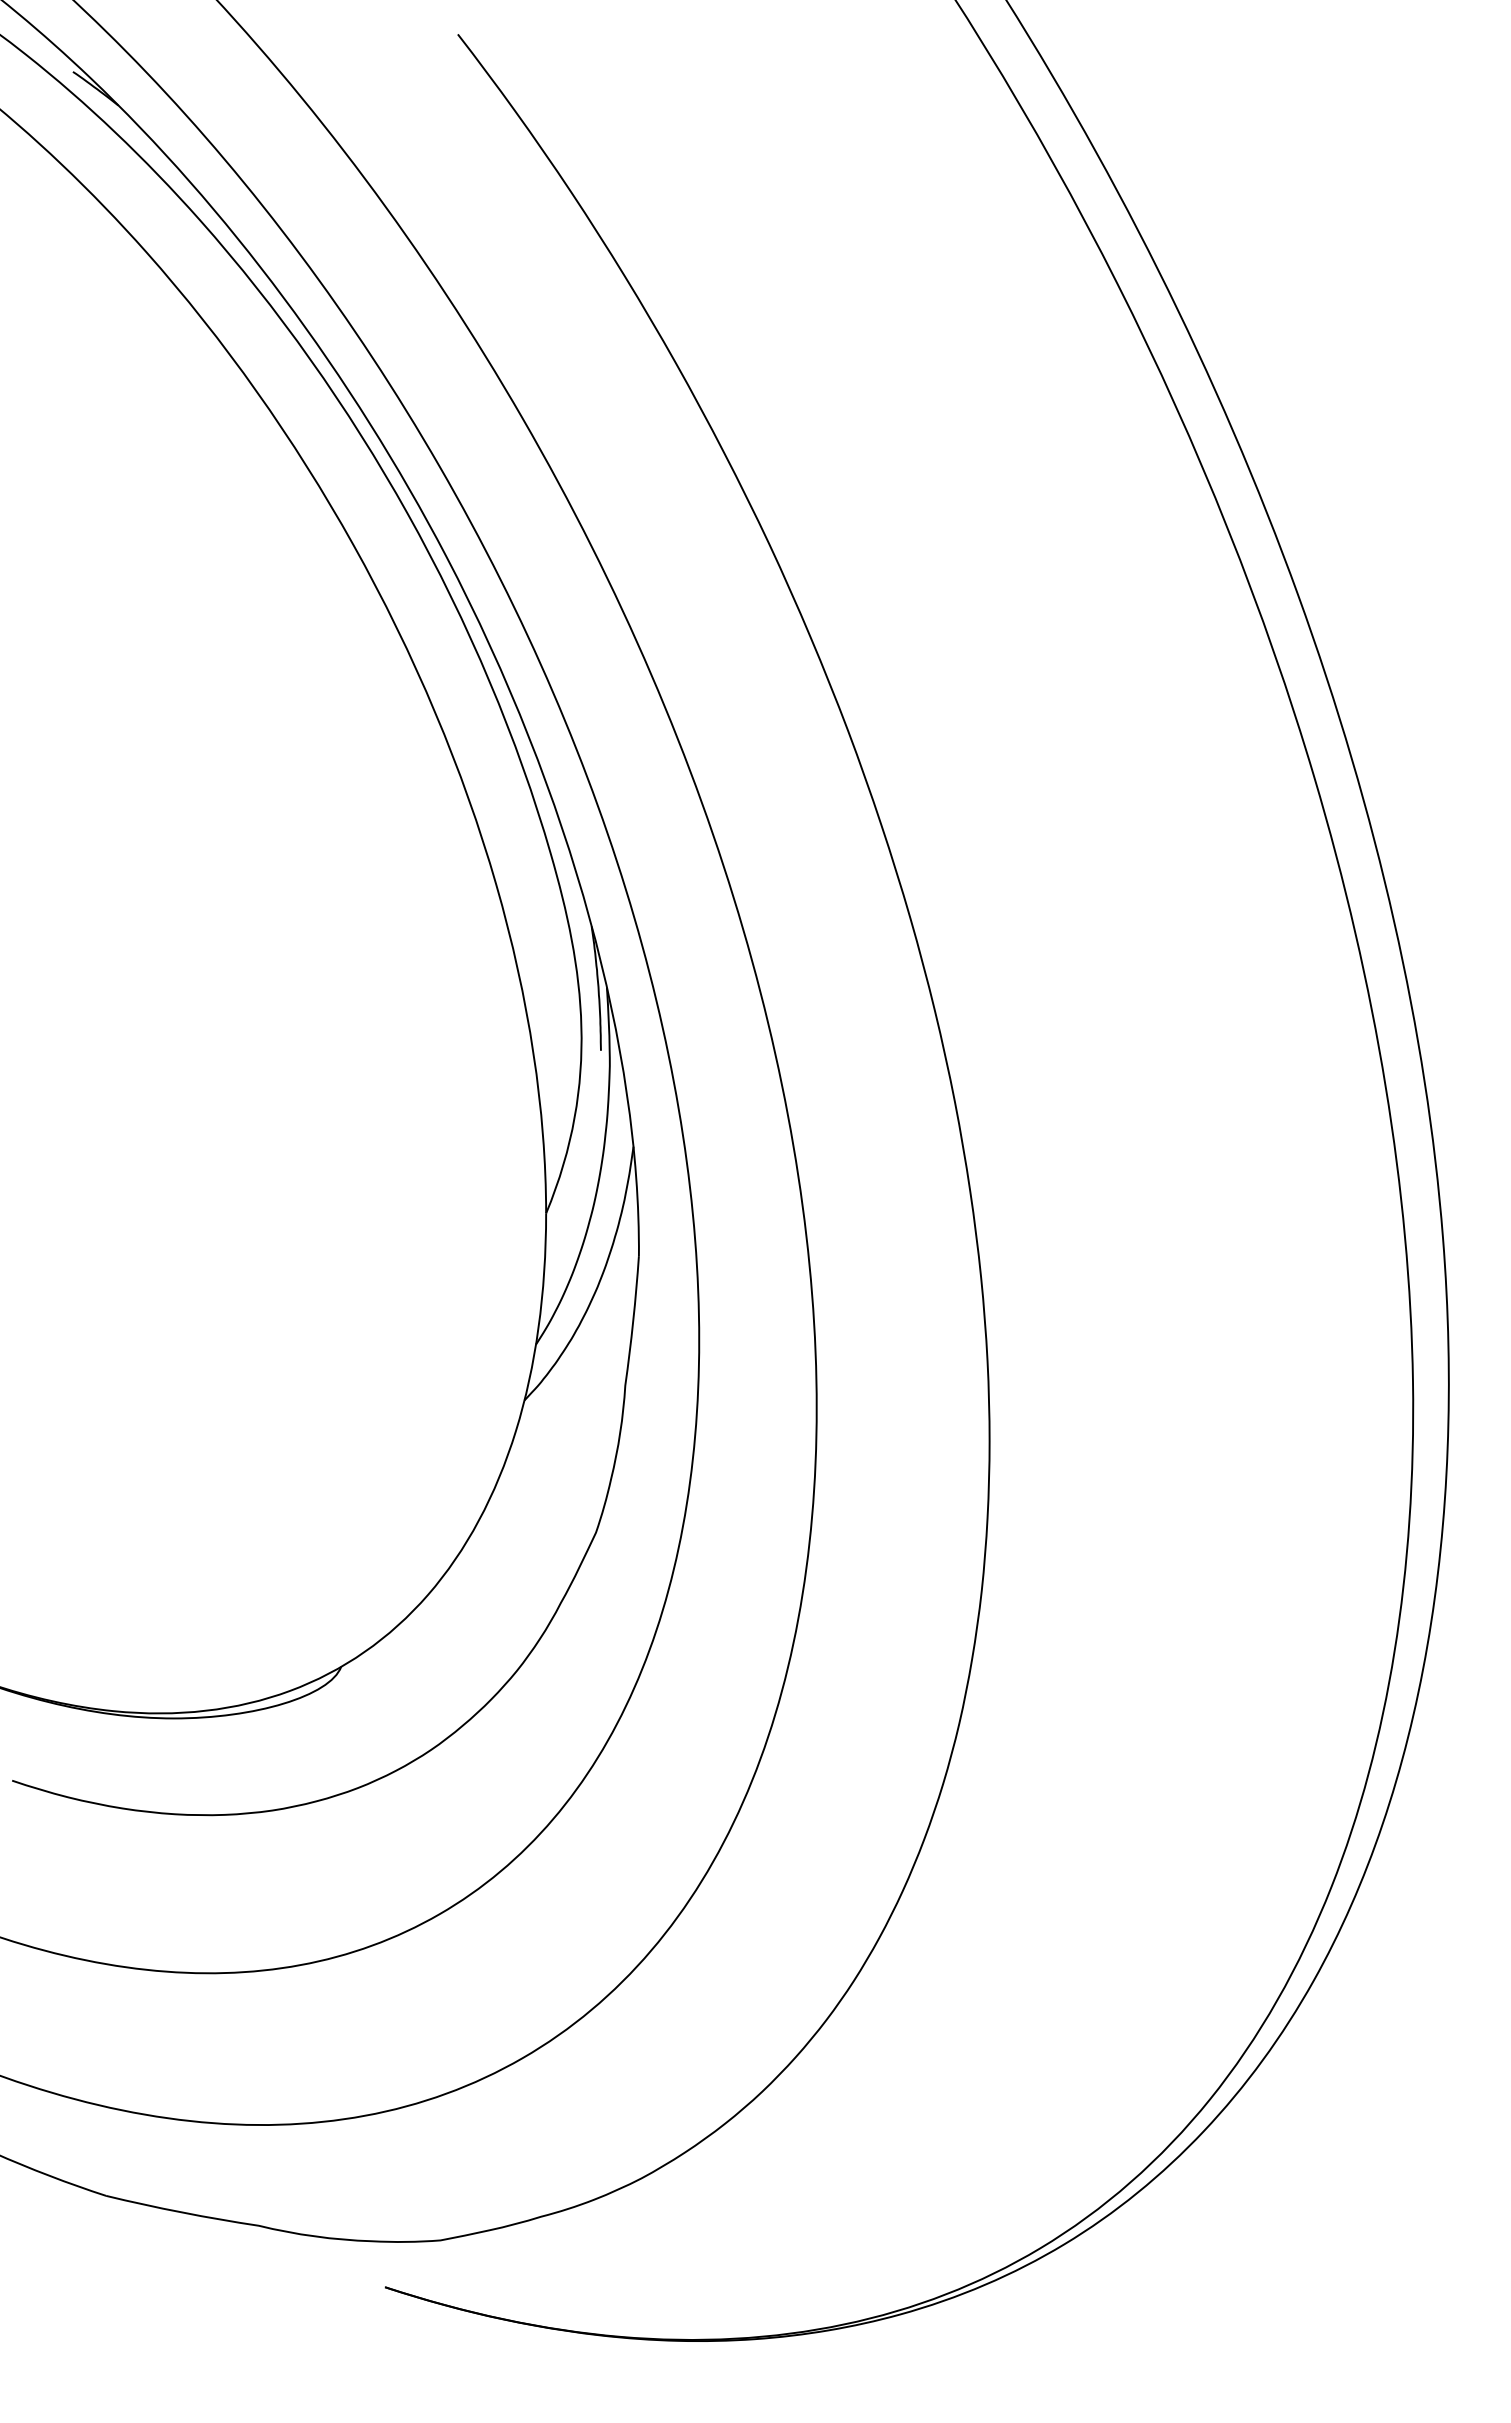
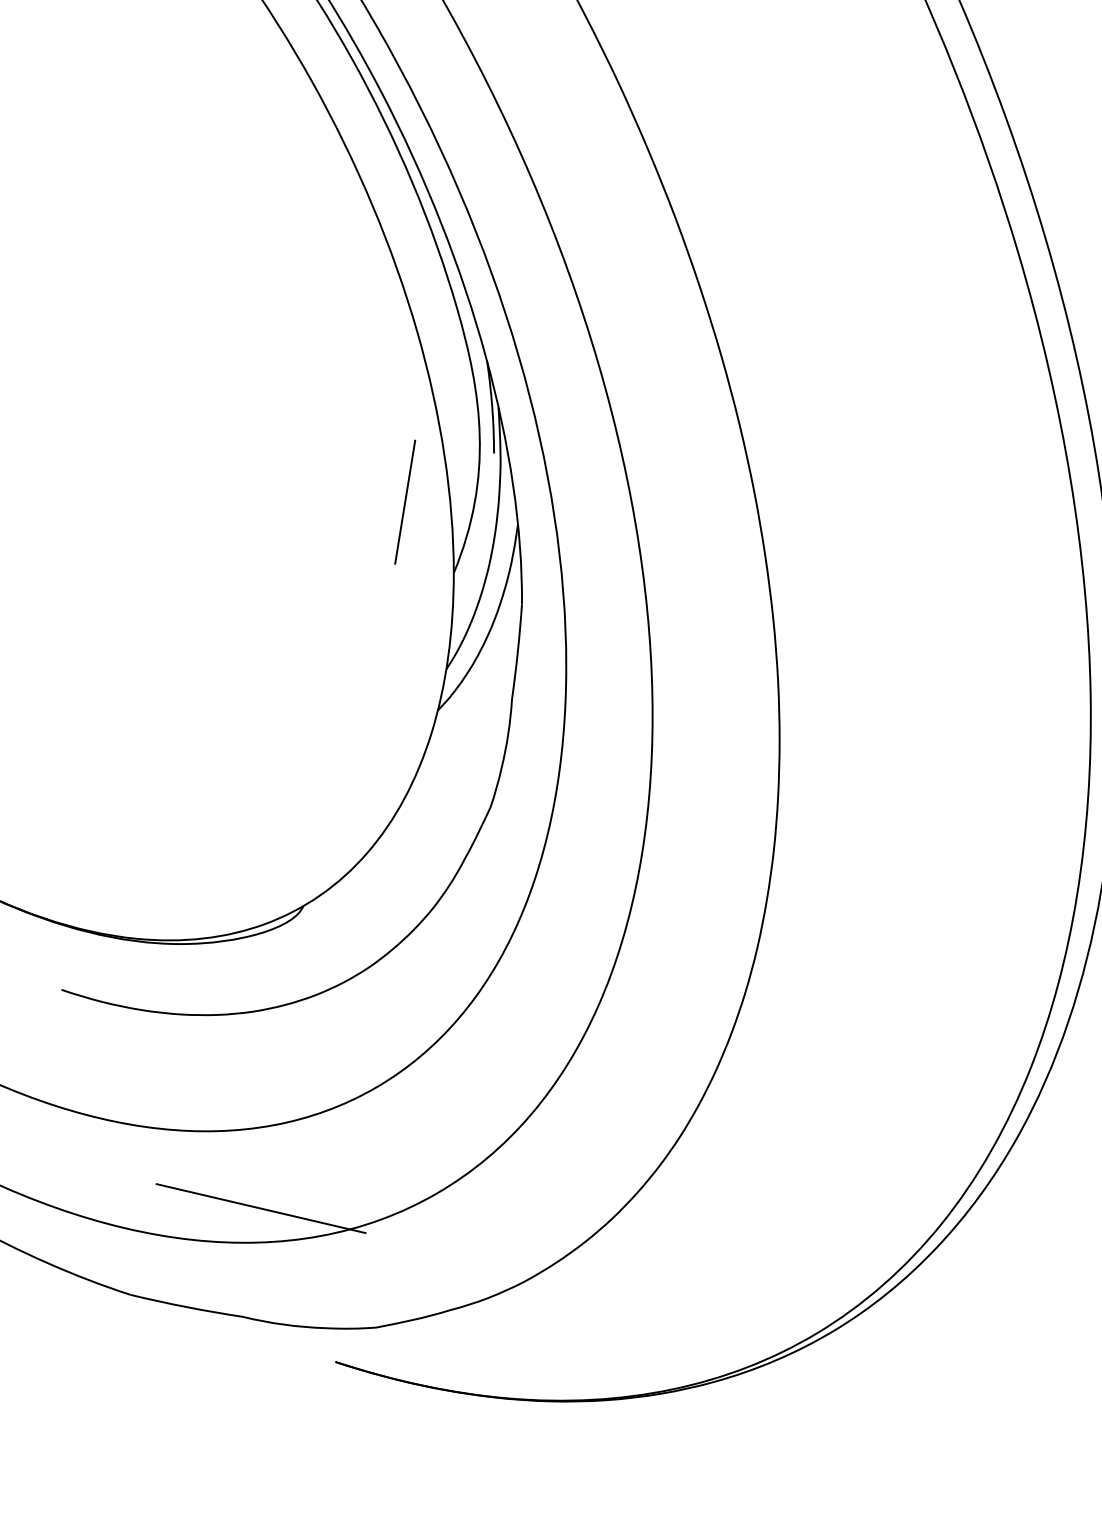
line: (479, 1116) -> (404, 501), added
line: (283, 2078) -> (260, 1208), added

